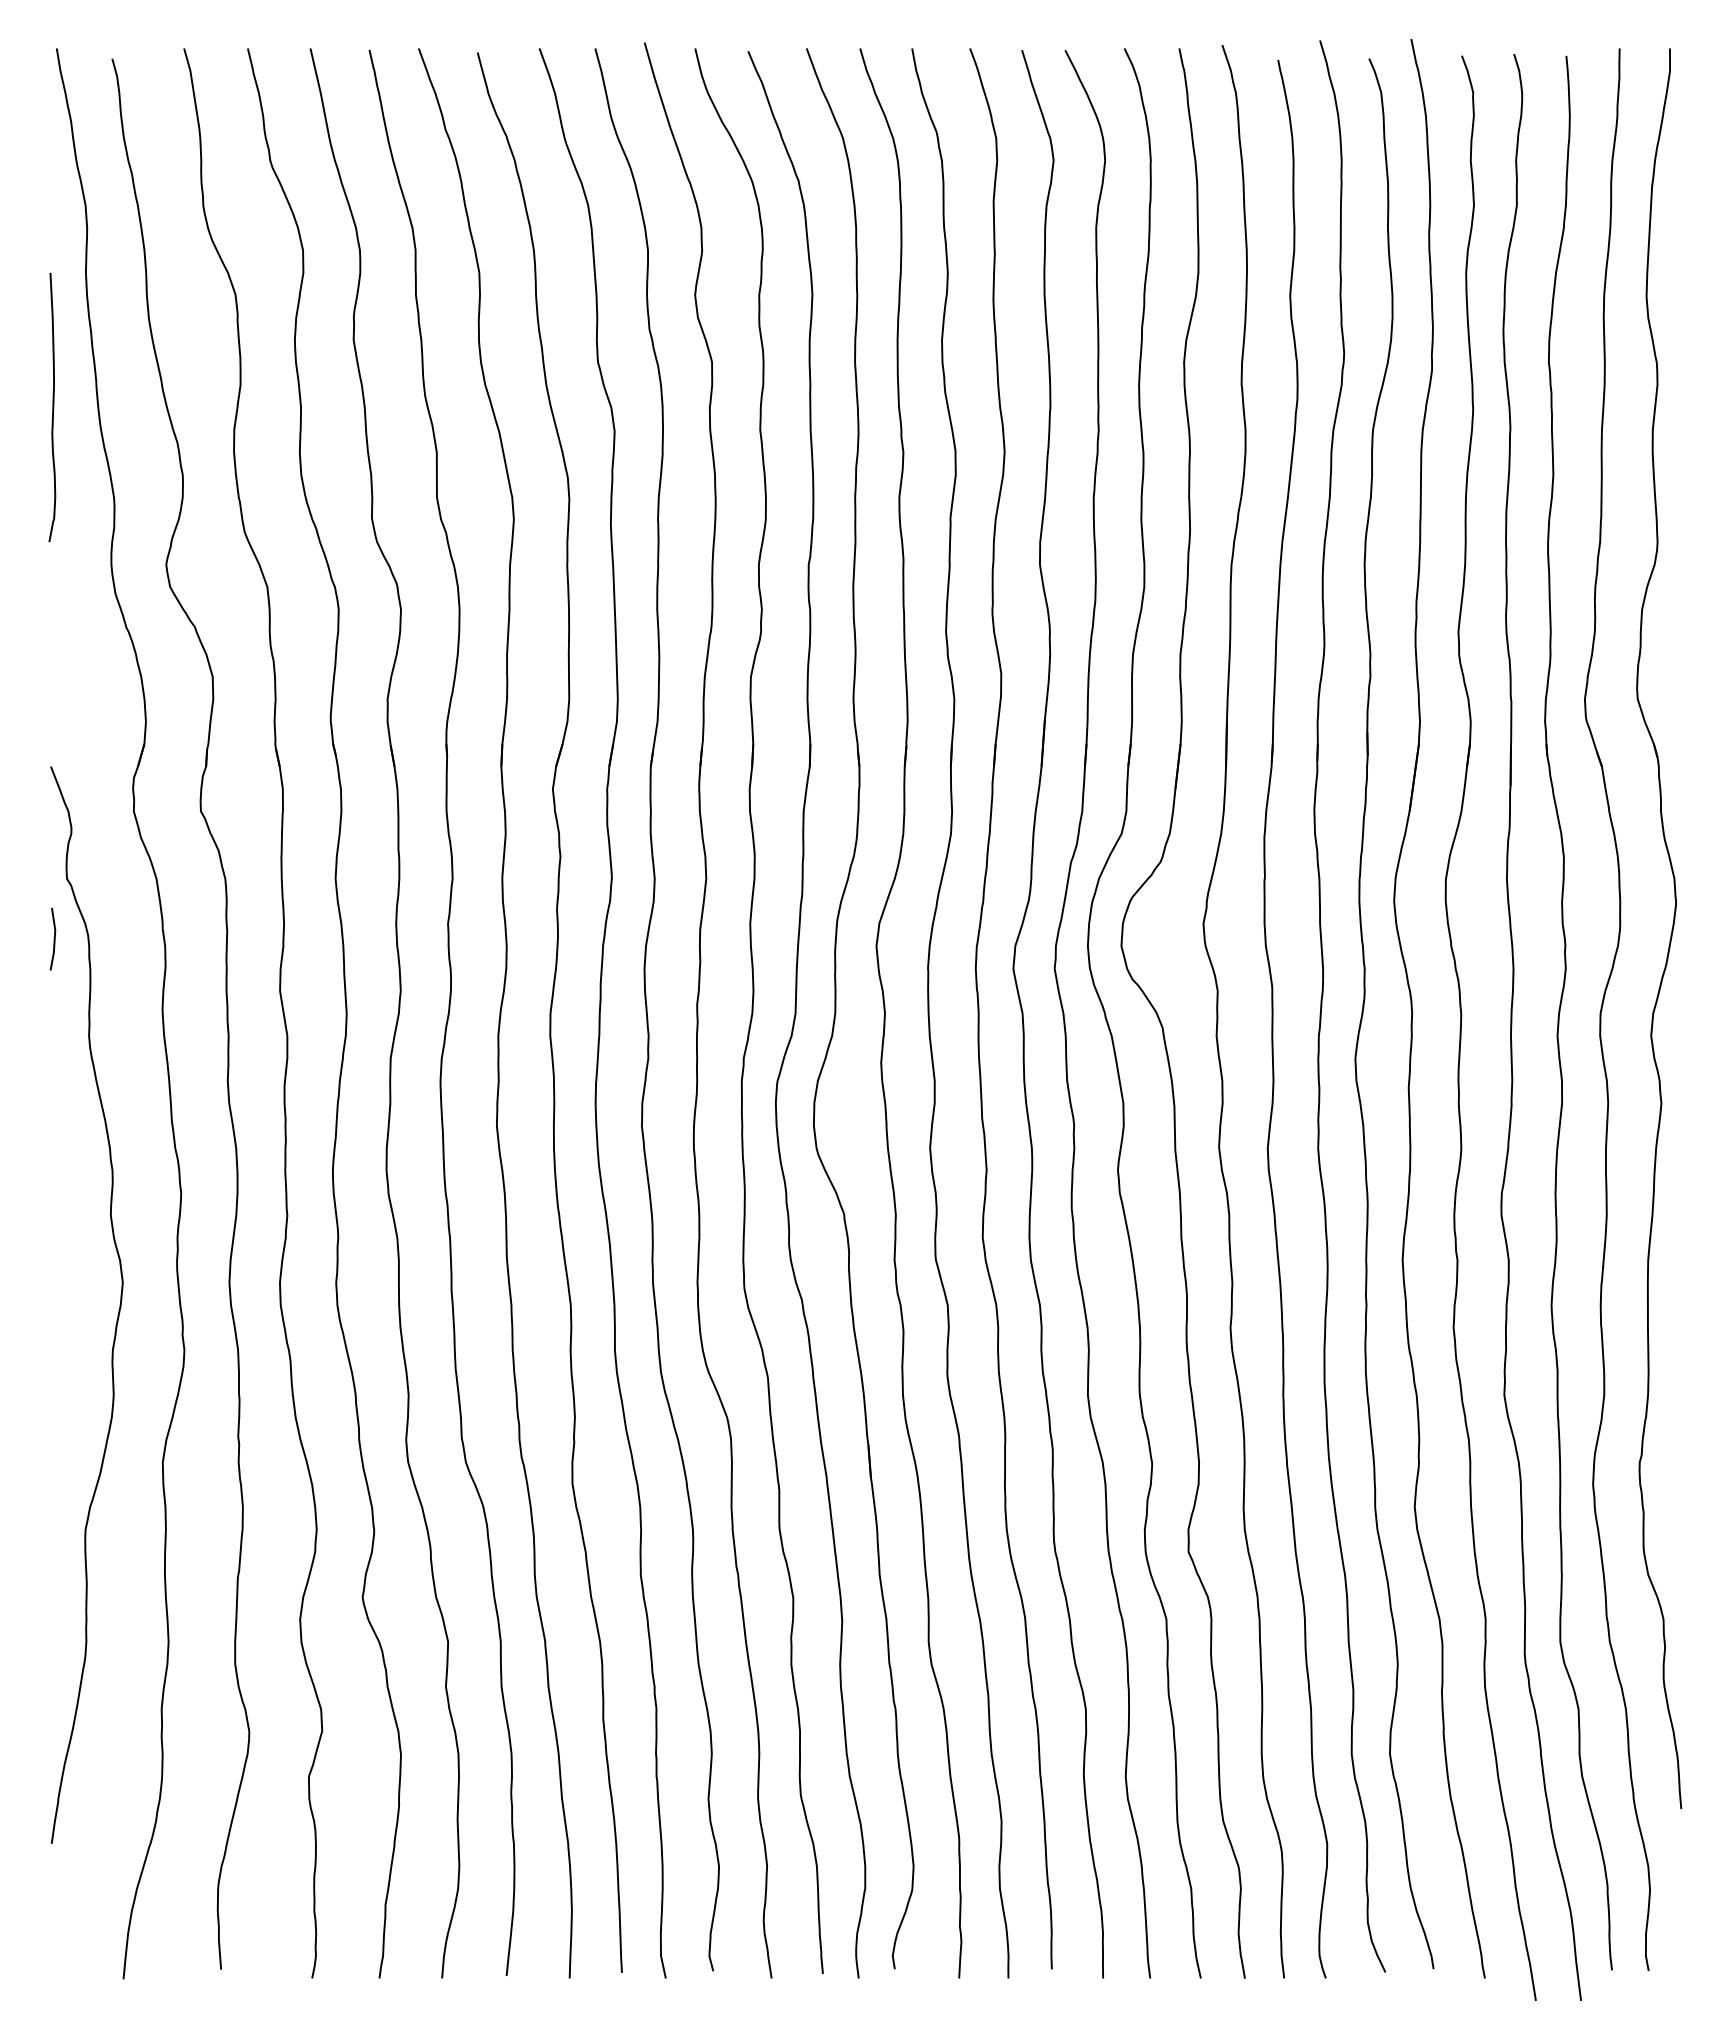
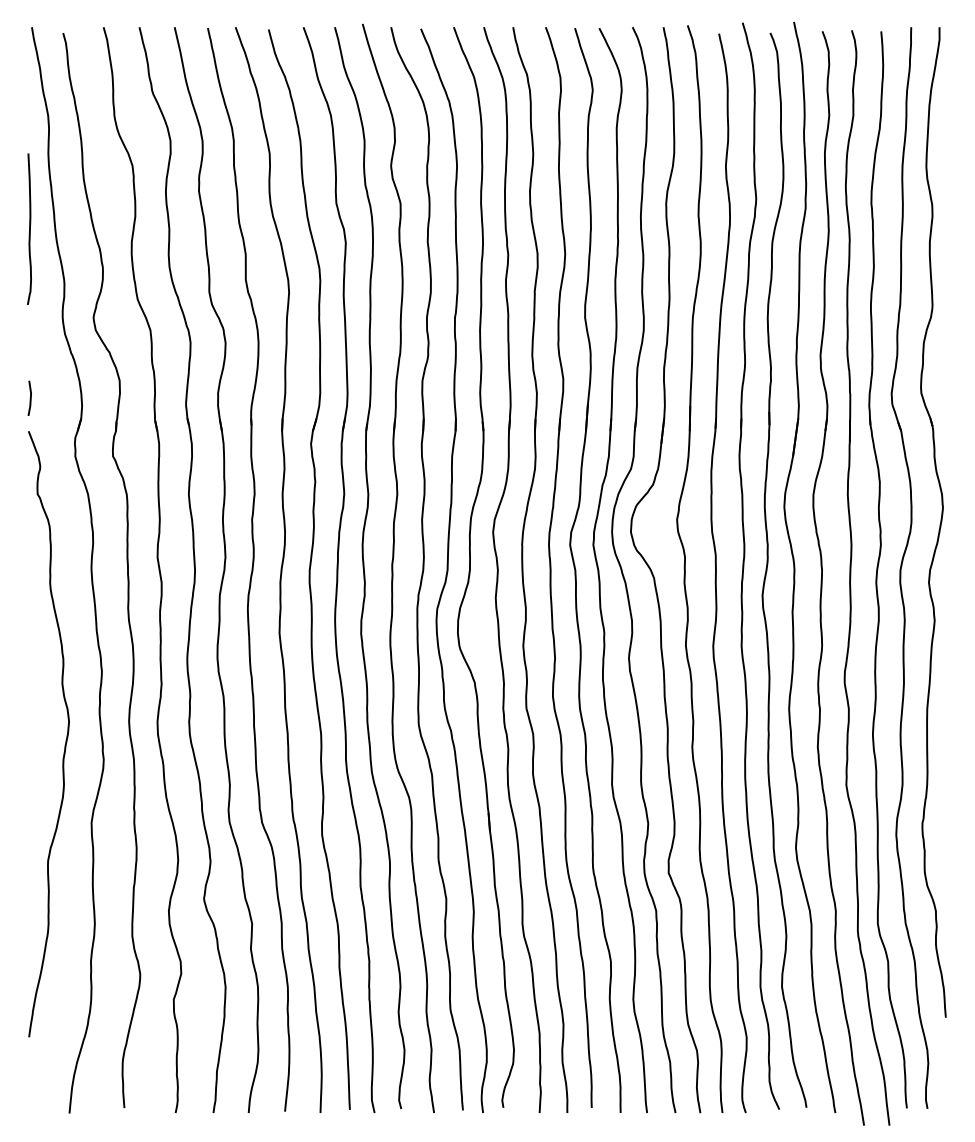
line: (54, 937) -> (30, 397), moved

